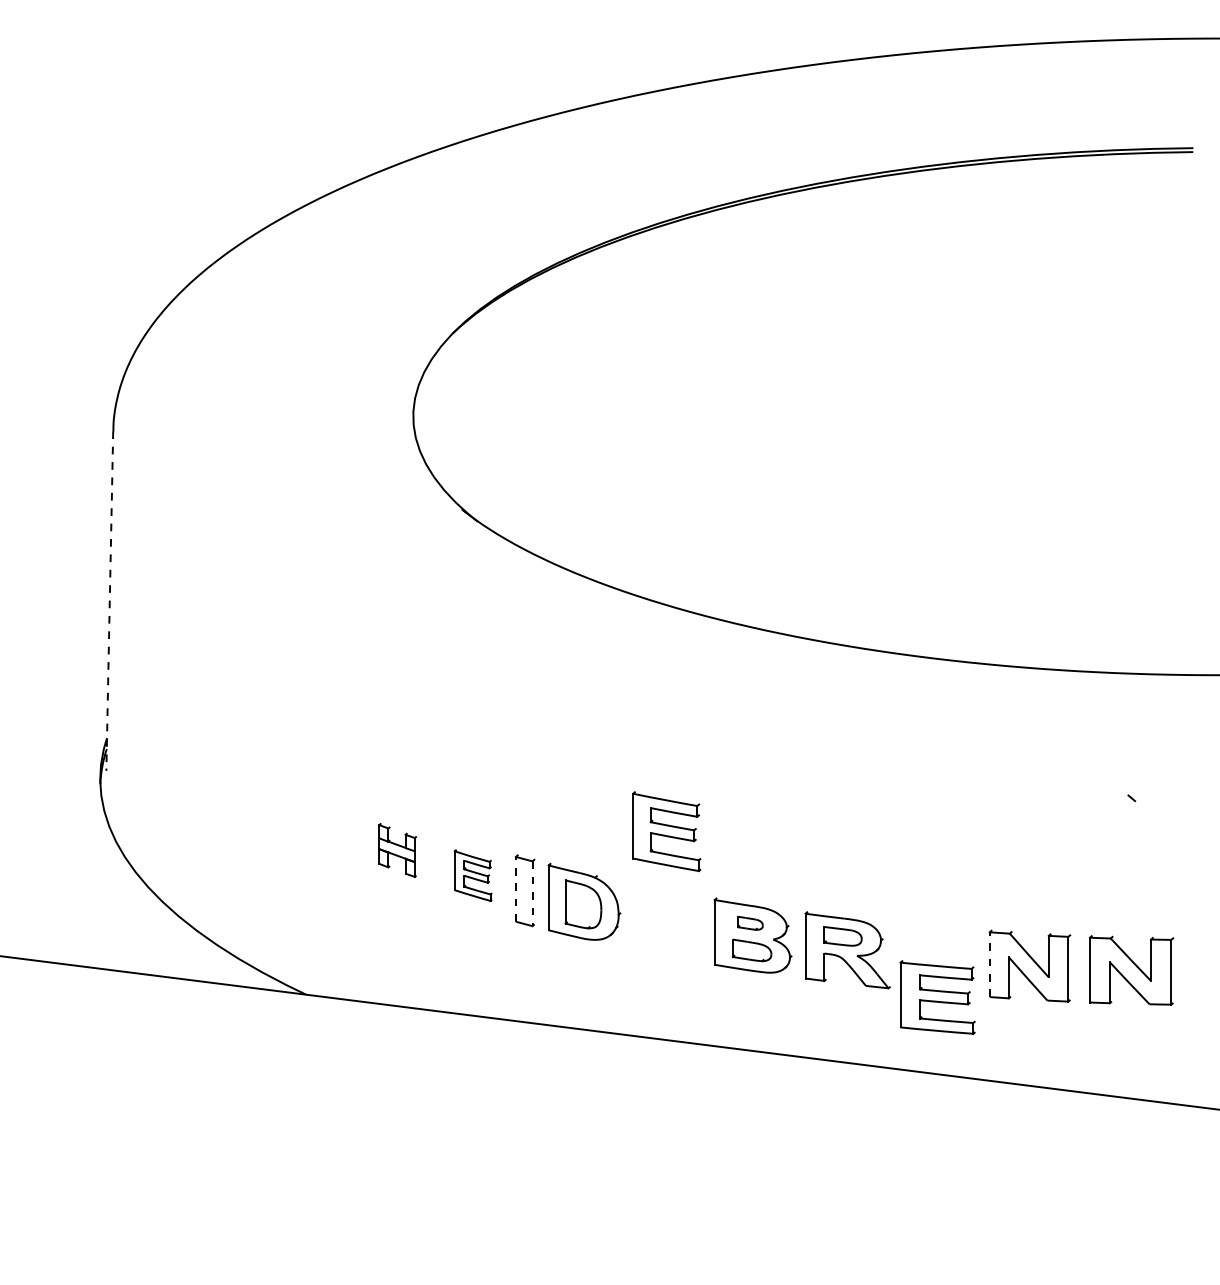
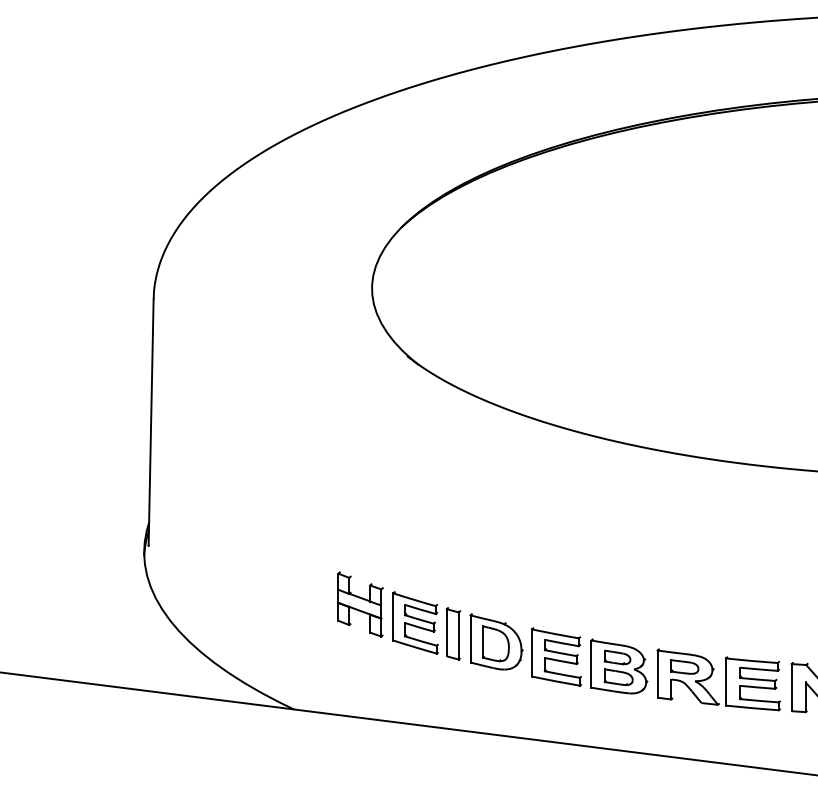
line: (109, 600) -> (150, 422), dashed -> solid
part: (666, 831) -> (556, 656), moved
part: (397, 850) -> (360, 604), size x1.67
part: (472, 875) -> (415, 622), size x1.67
line: (515, 888) -> (446, 632), dashed -> solid
line: (532, 894) -> (458, 636), dashed -> solid
part: (750, 923) -> (617, 657), size x1.43
line: (989, 964) -> (791, 687), dashed -> solid
part: (937, 997) -> (752, 683), moved

